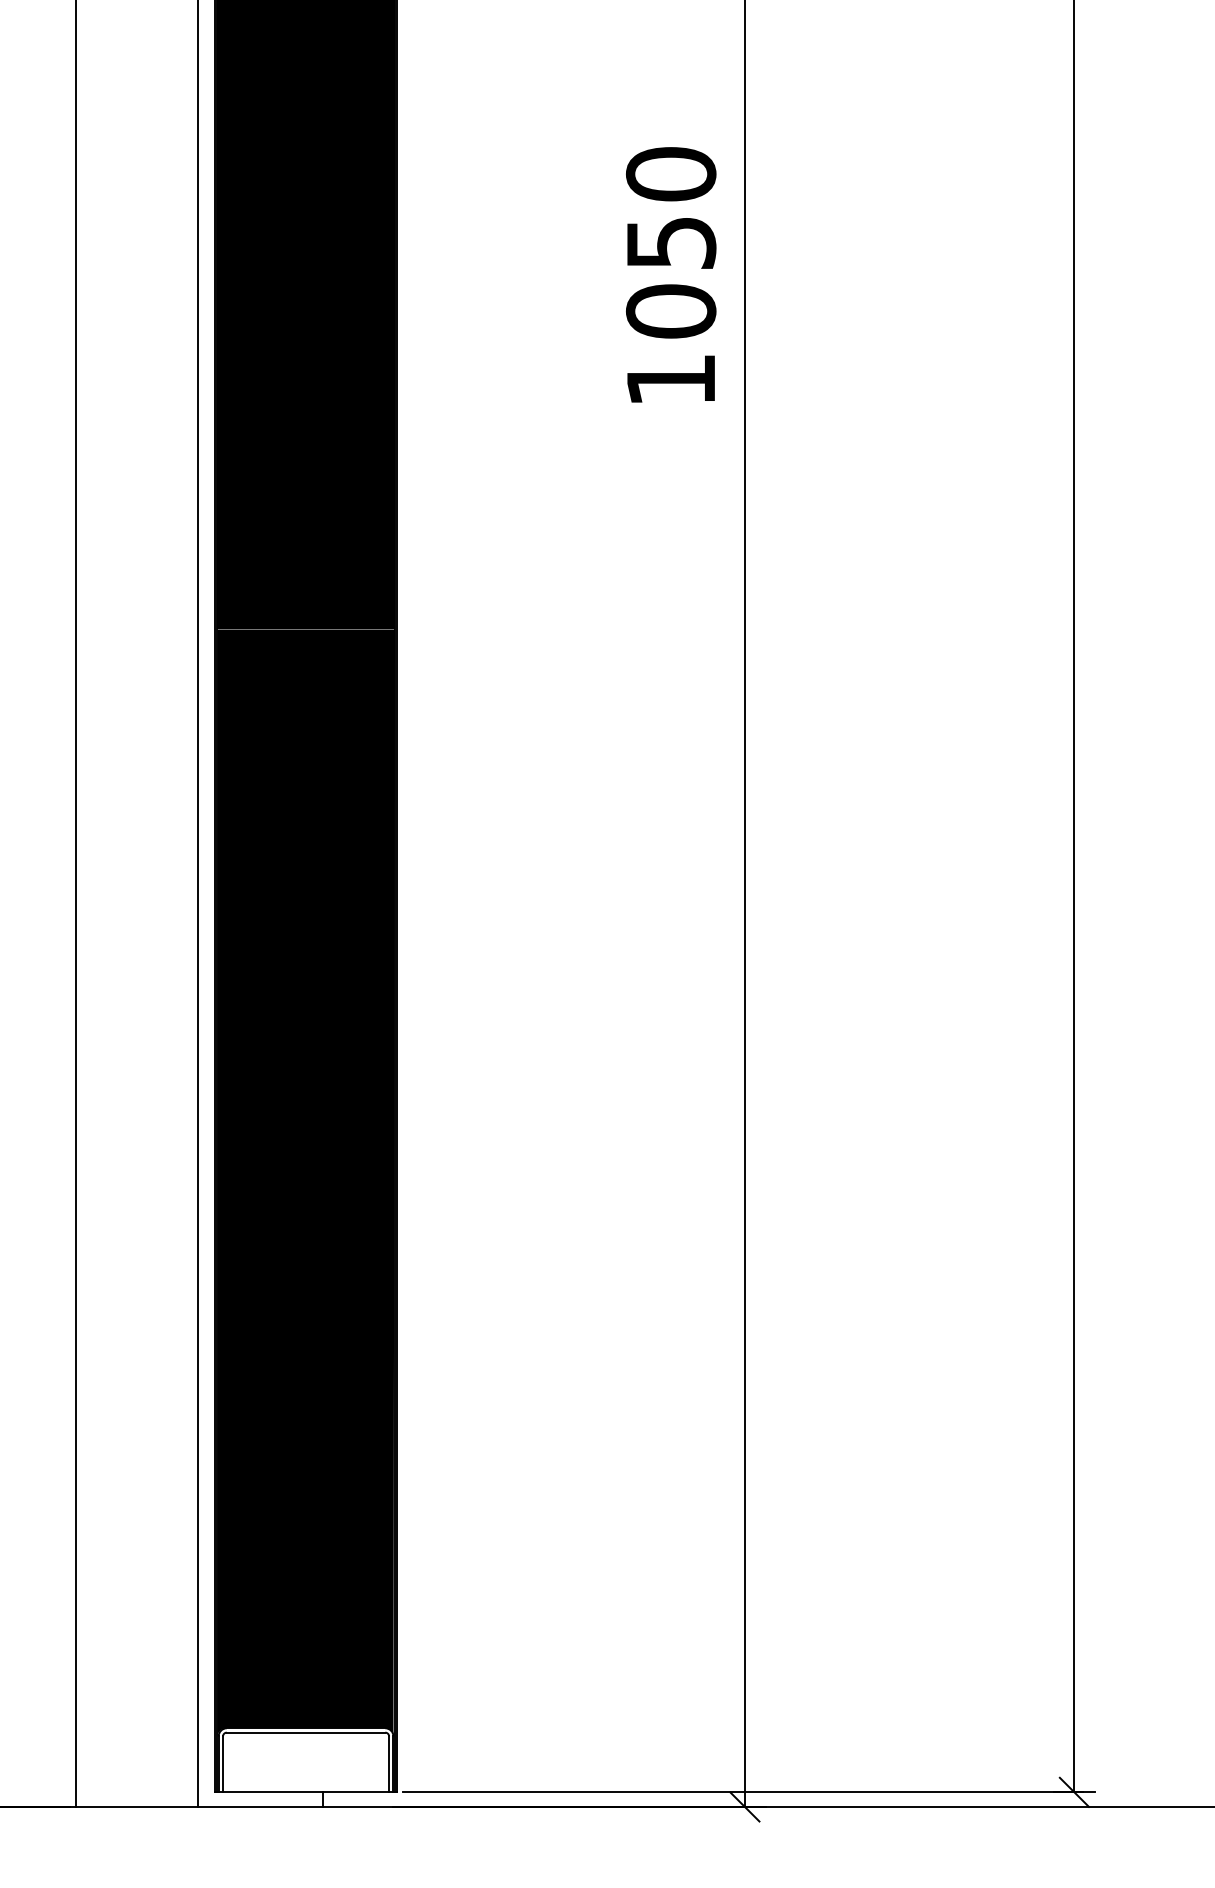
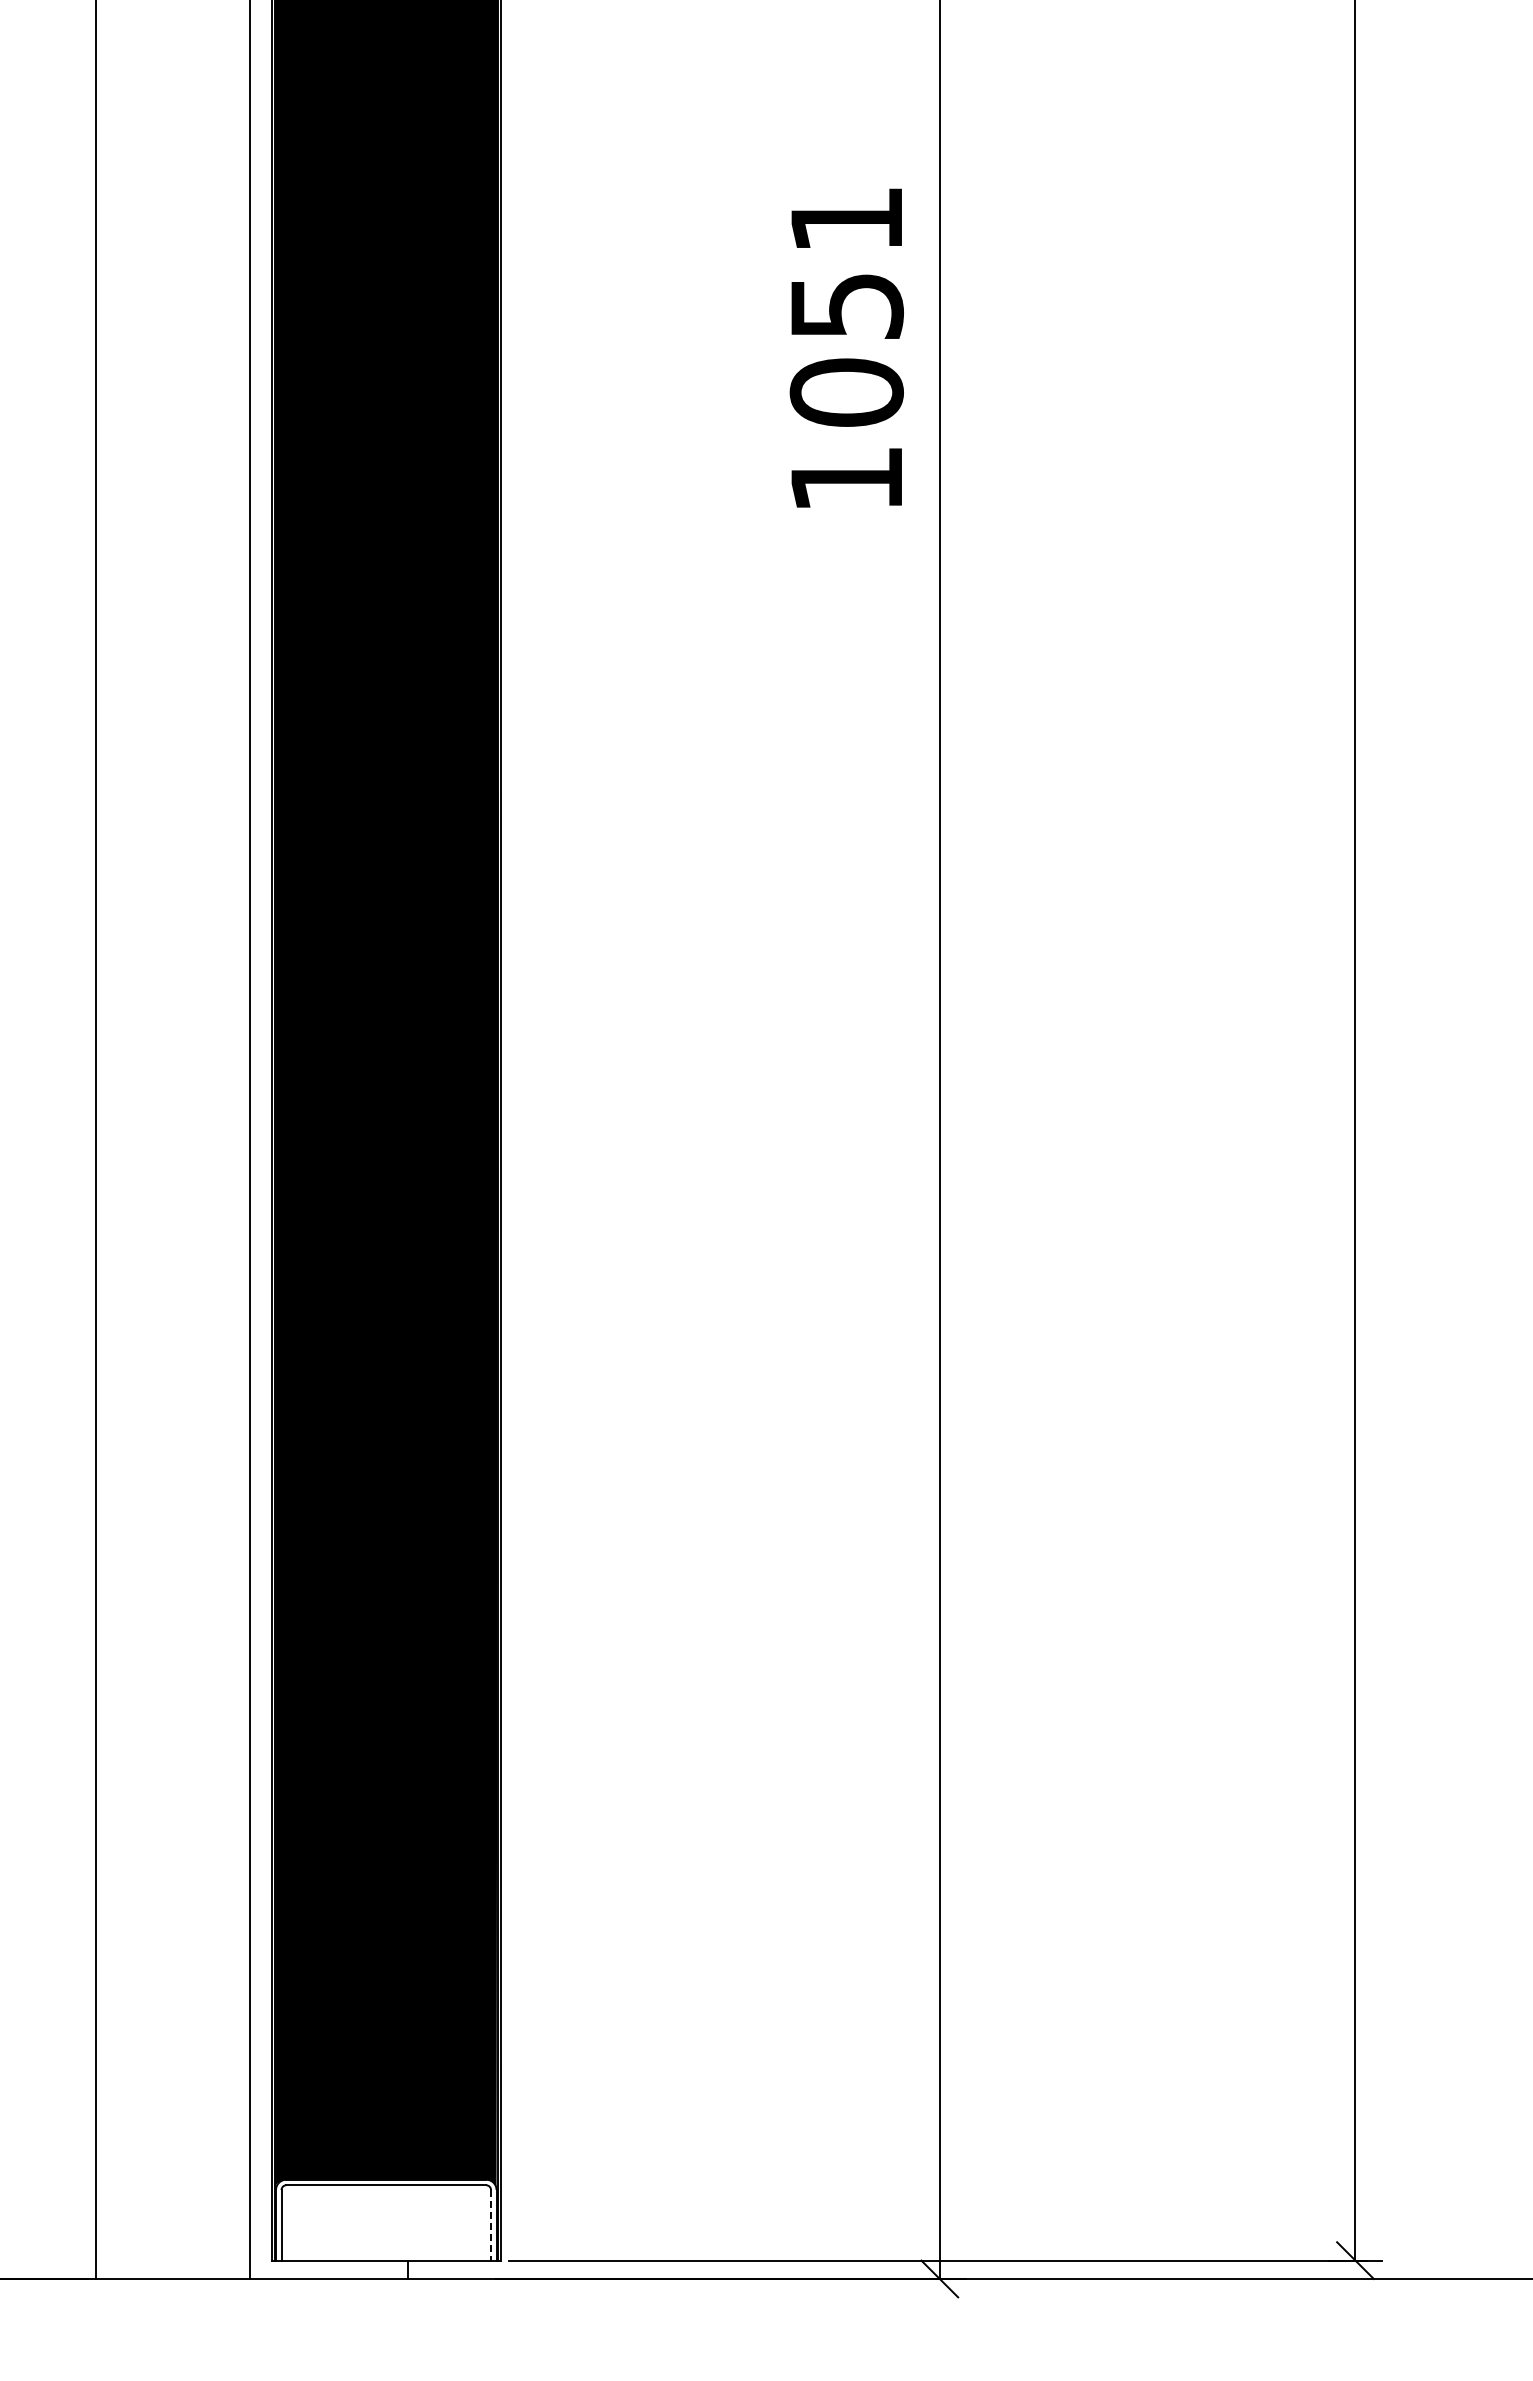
text: (670, 174) -> (846, 219), 1050 -> 1051
line: (389, 1764) -> (491, 2225), solid -> dashed

